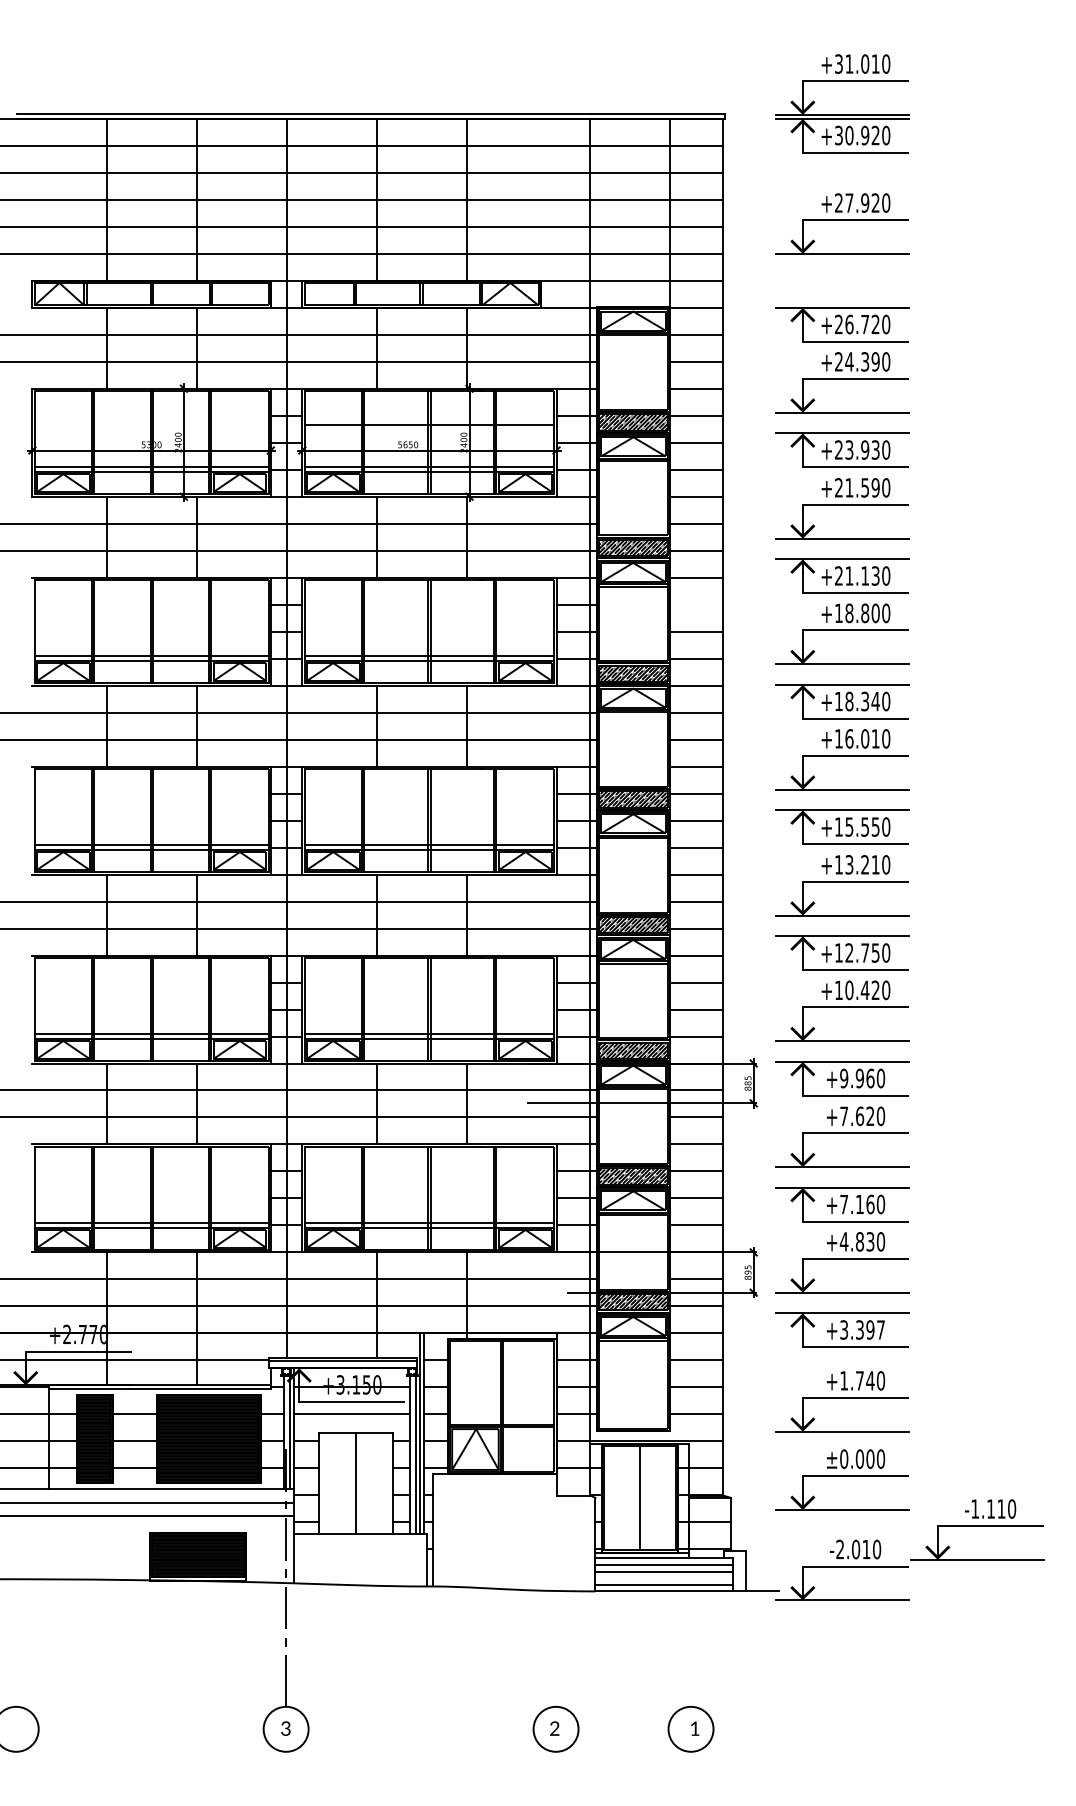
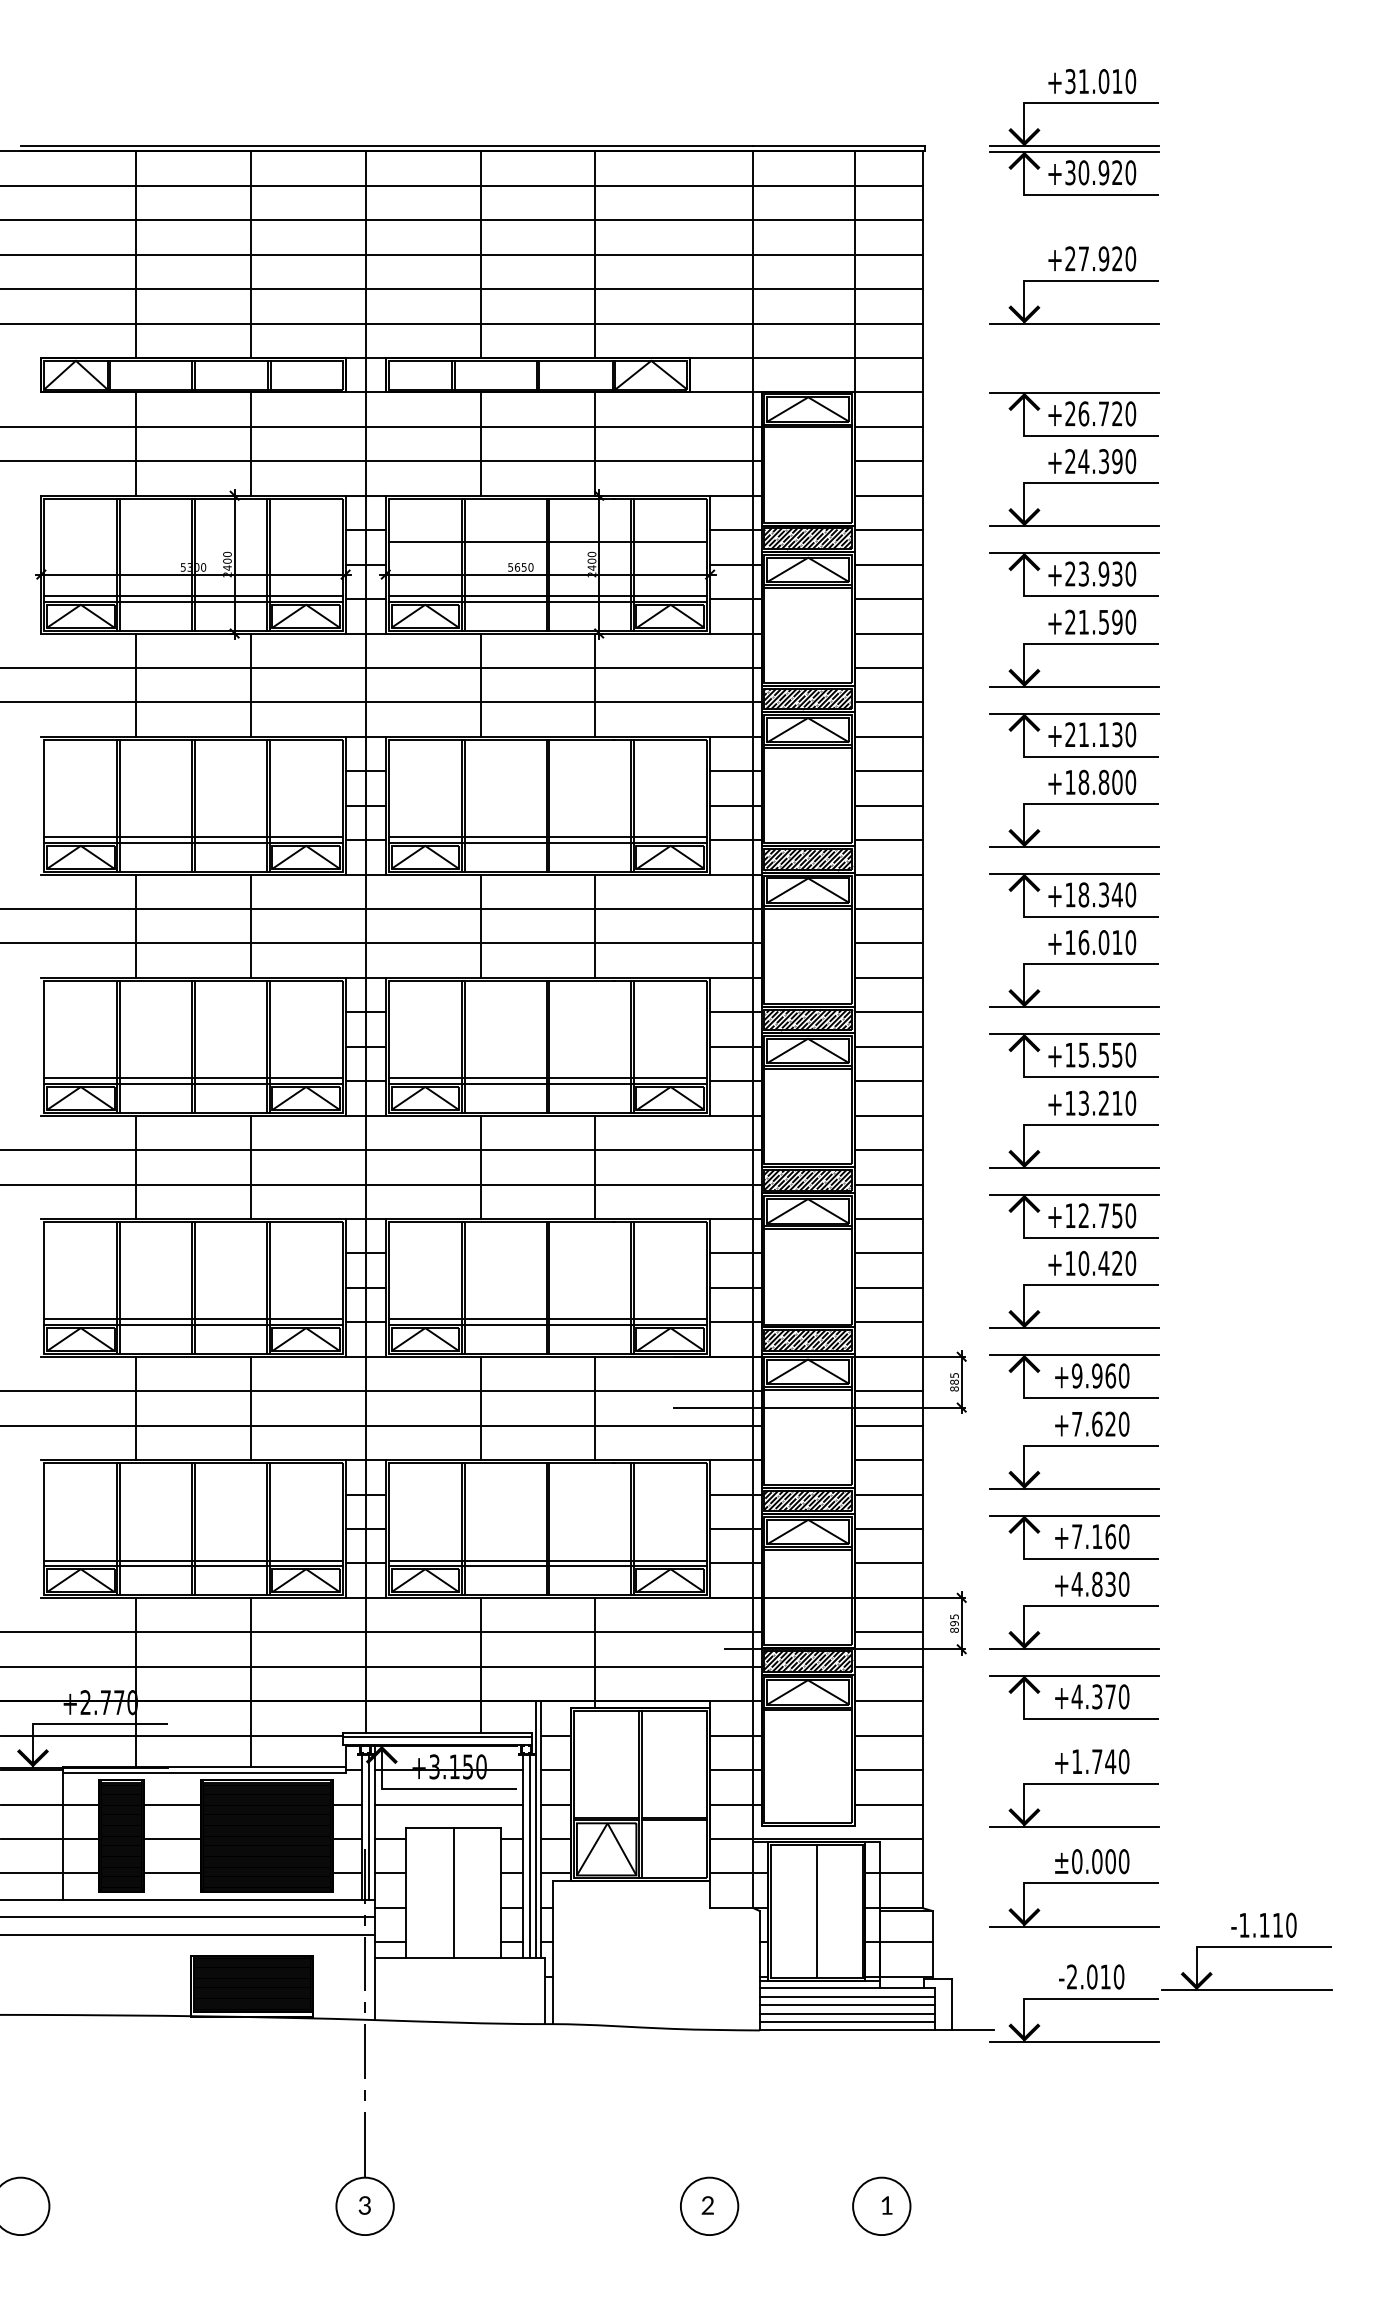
line: (696, 604) -> (888, 771), added
text: (862, 1329) -> (1100, 1696), +3.397 -> +4.370
line: (664, 1578) -> (847, 2013), added

